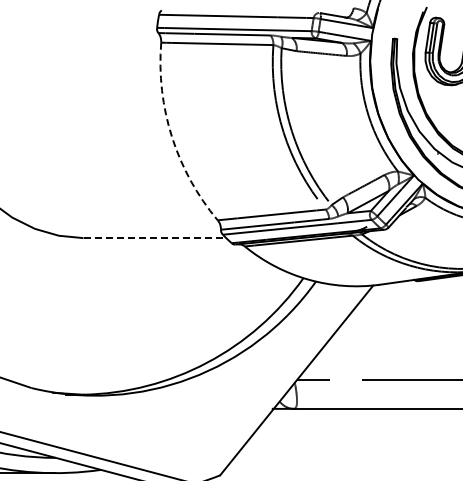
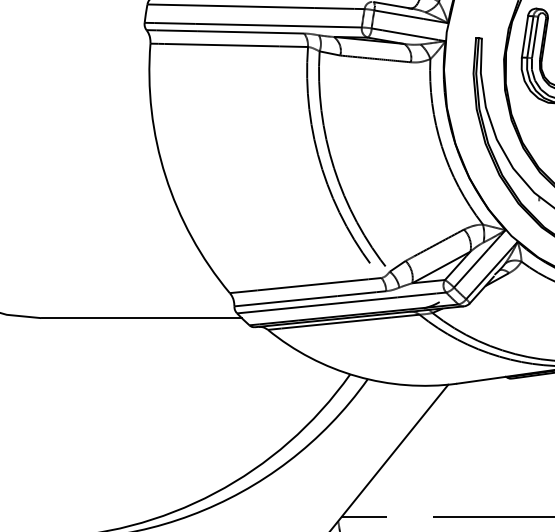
arc: (172, 137) -> (166, 176), dashed -> solid
line: (155, 238) -> (142, 318), dashed -> solid

